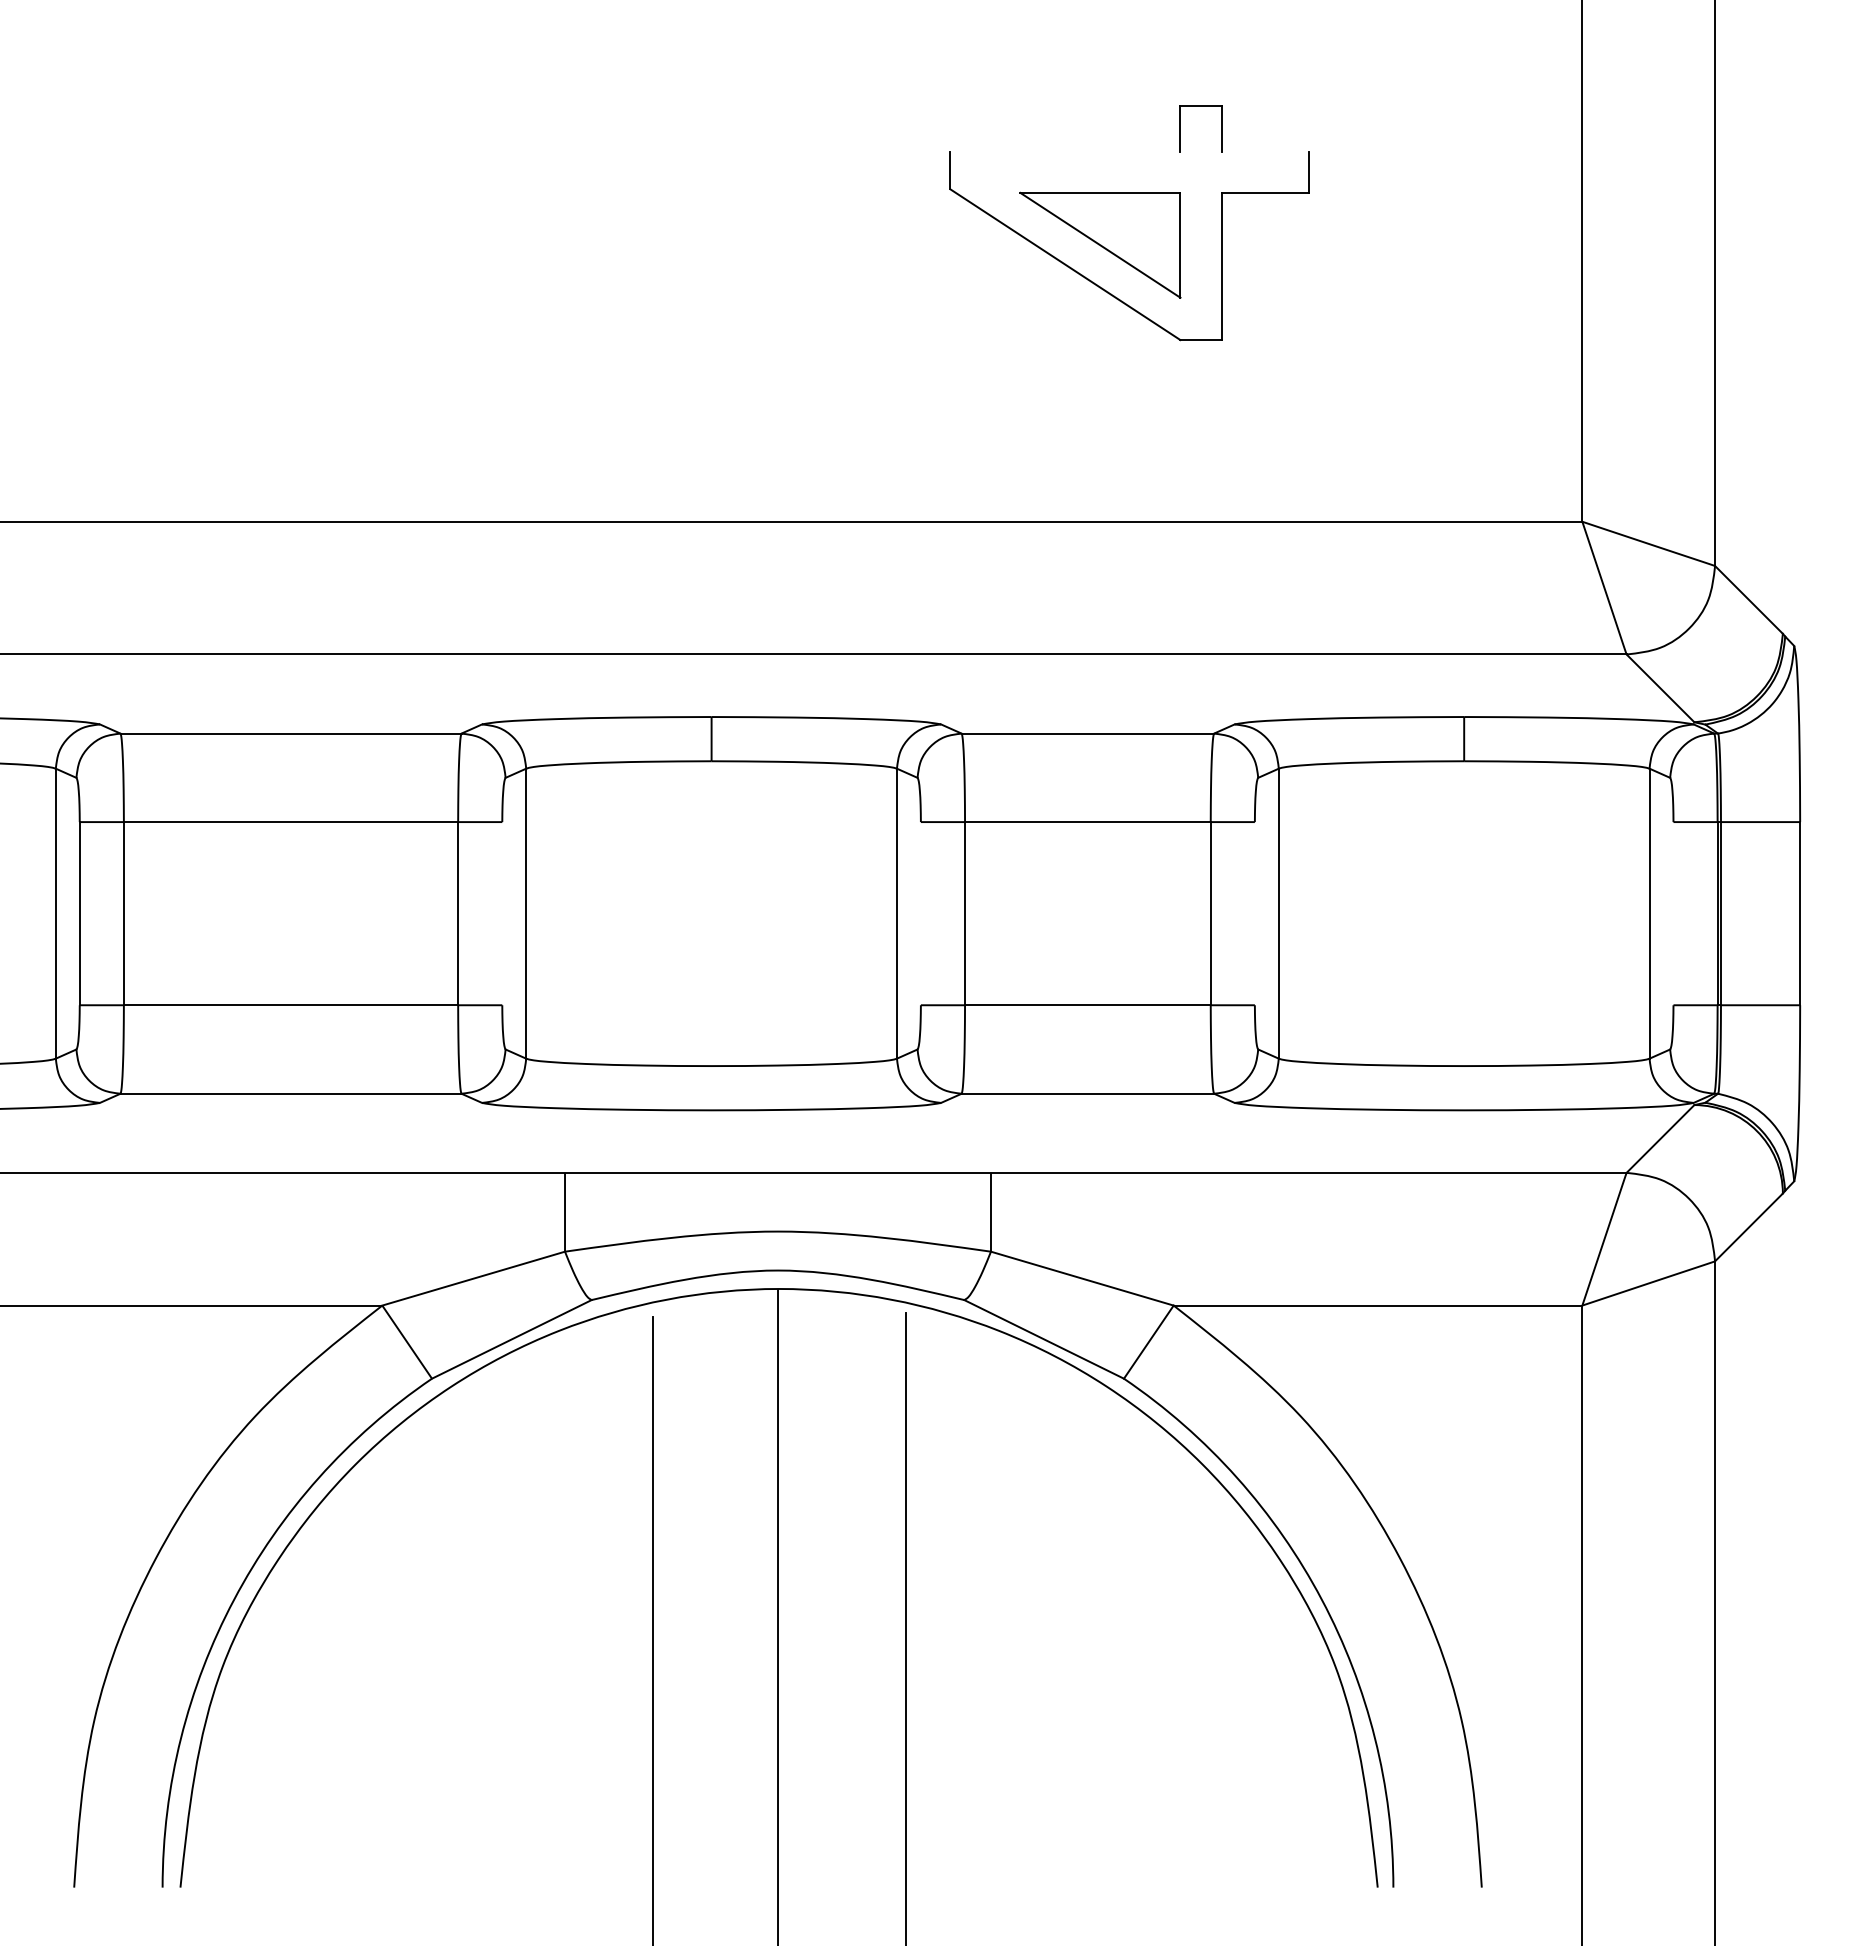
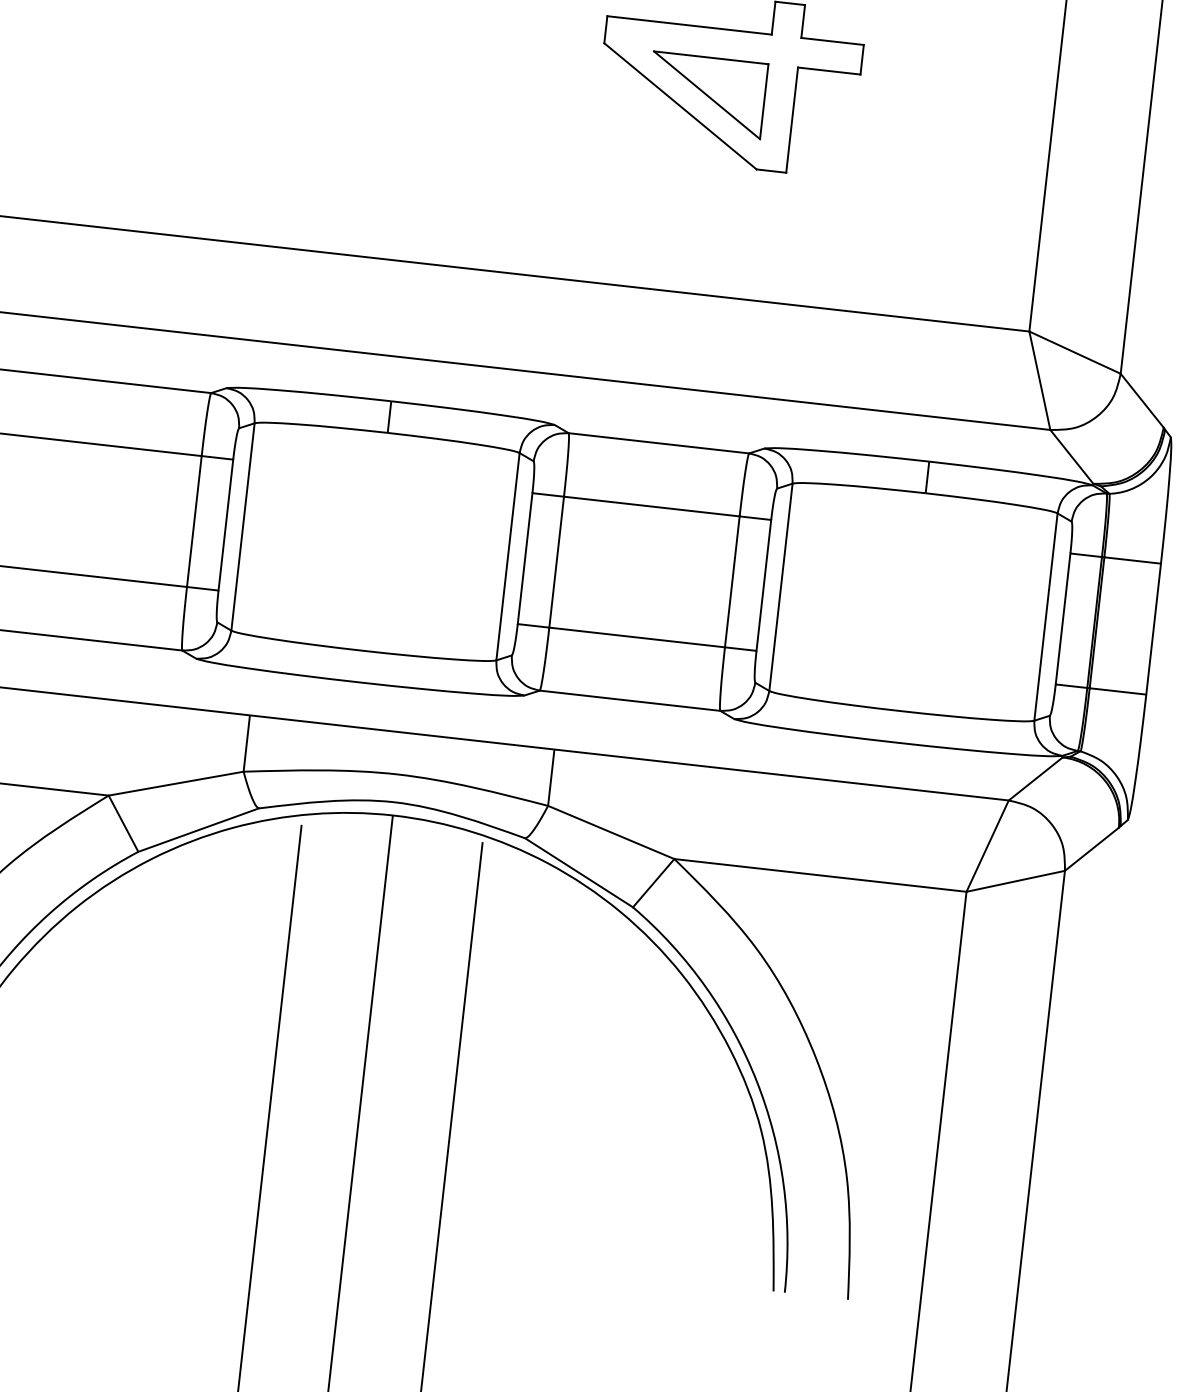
line: (1065, 151) -> (689, 25), added
line: (1265, 151) -> (832, 41), added
line: (502, 913) -> (226, 524), added
line: (920, 913) -> (524, 558), added
line: (1254, 913) -> (763, 585), added
line: (1673, 913) -> (1063, 618), added

